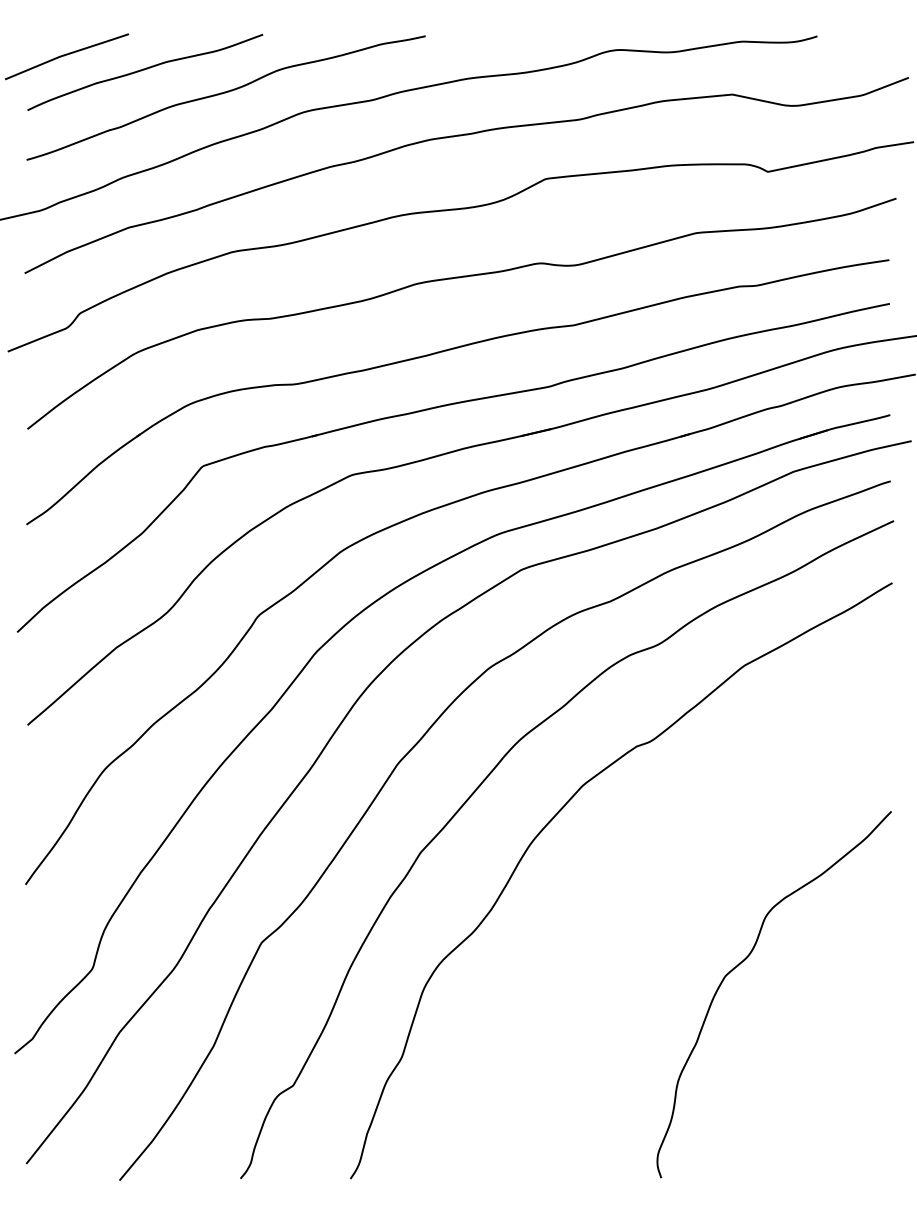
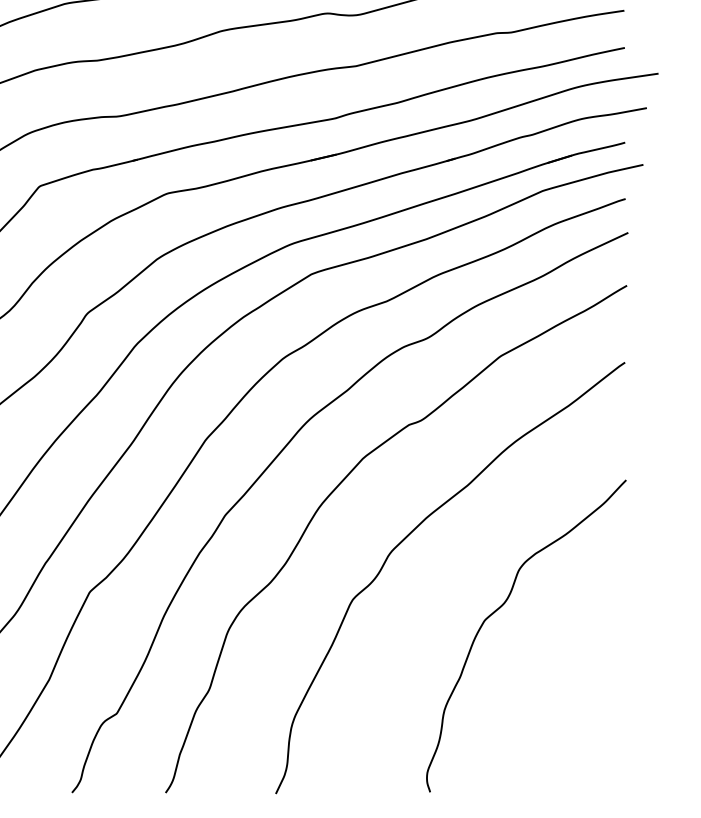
curve: (635, 877) -> (408, 536), added

